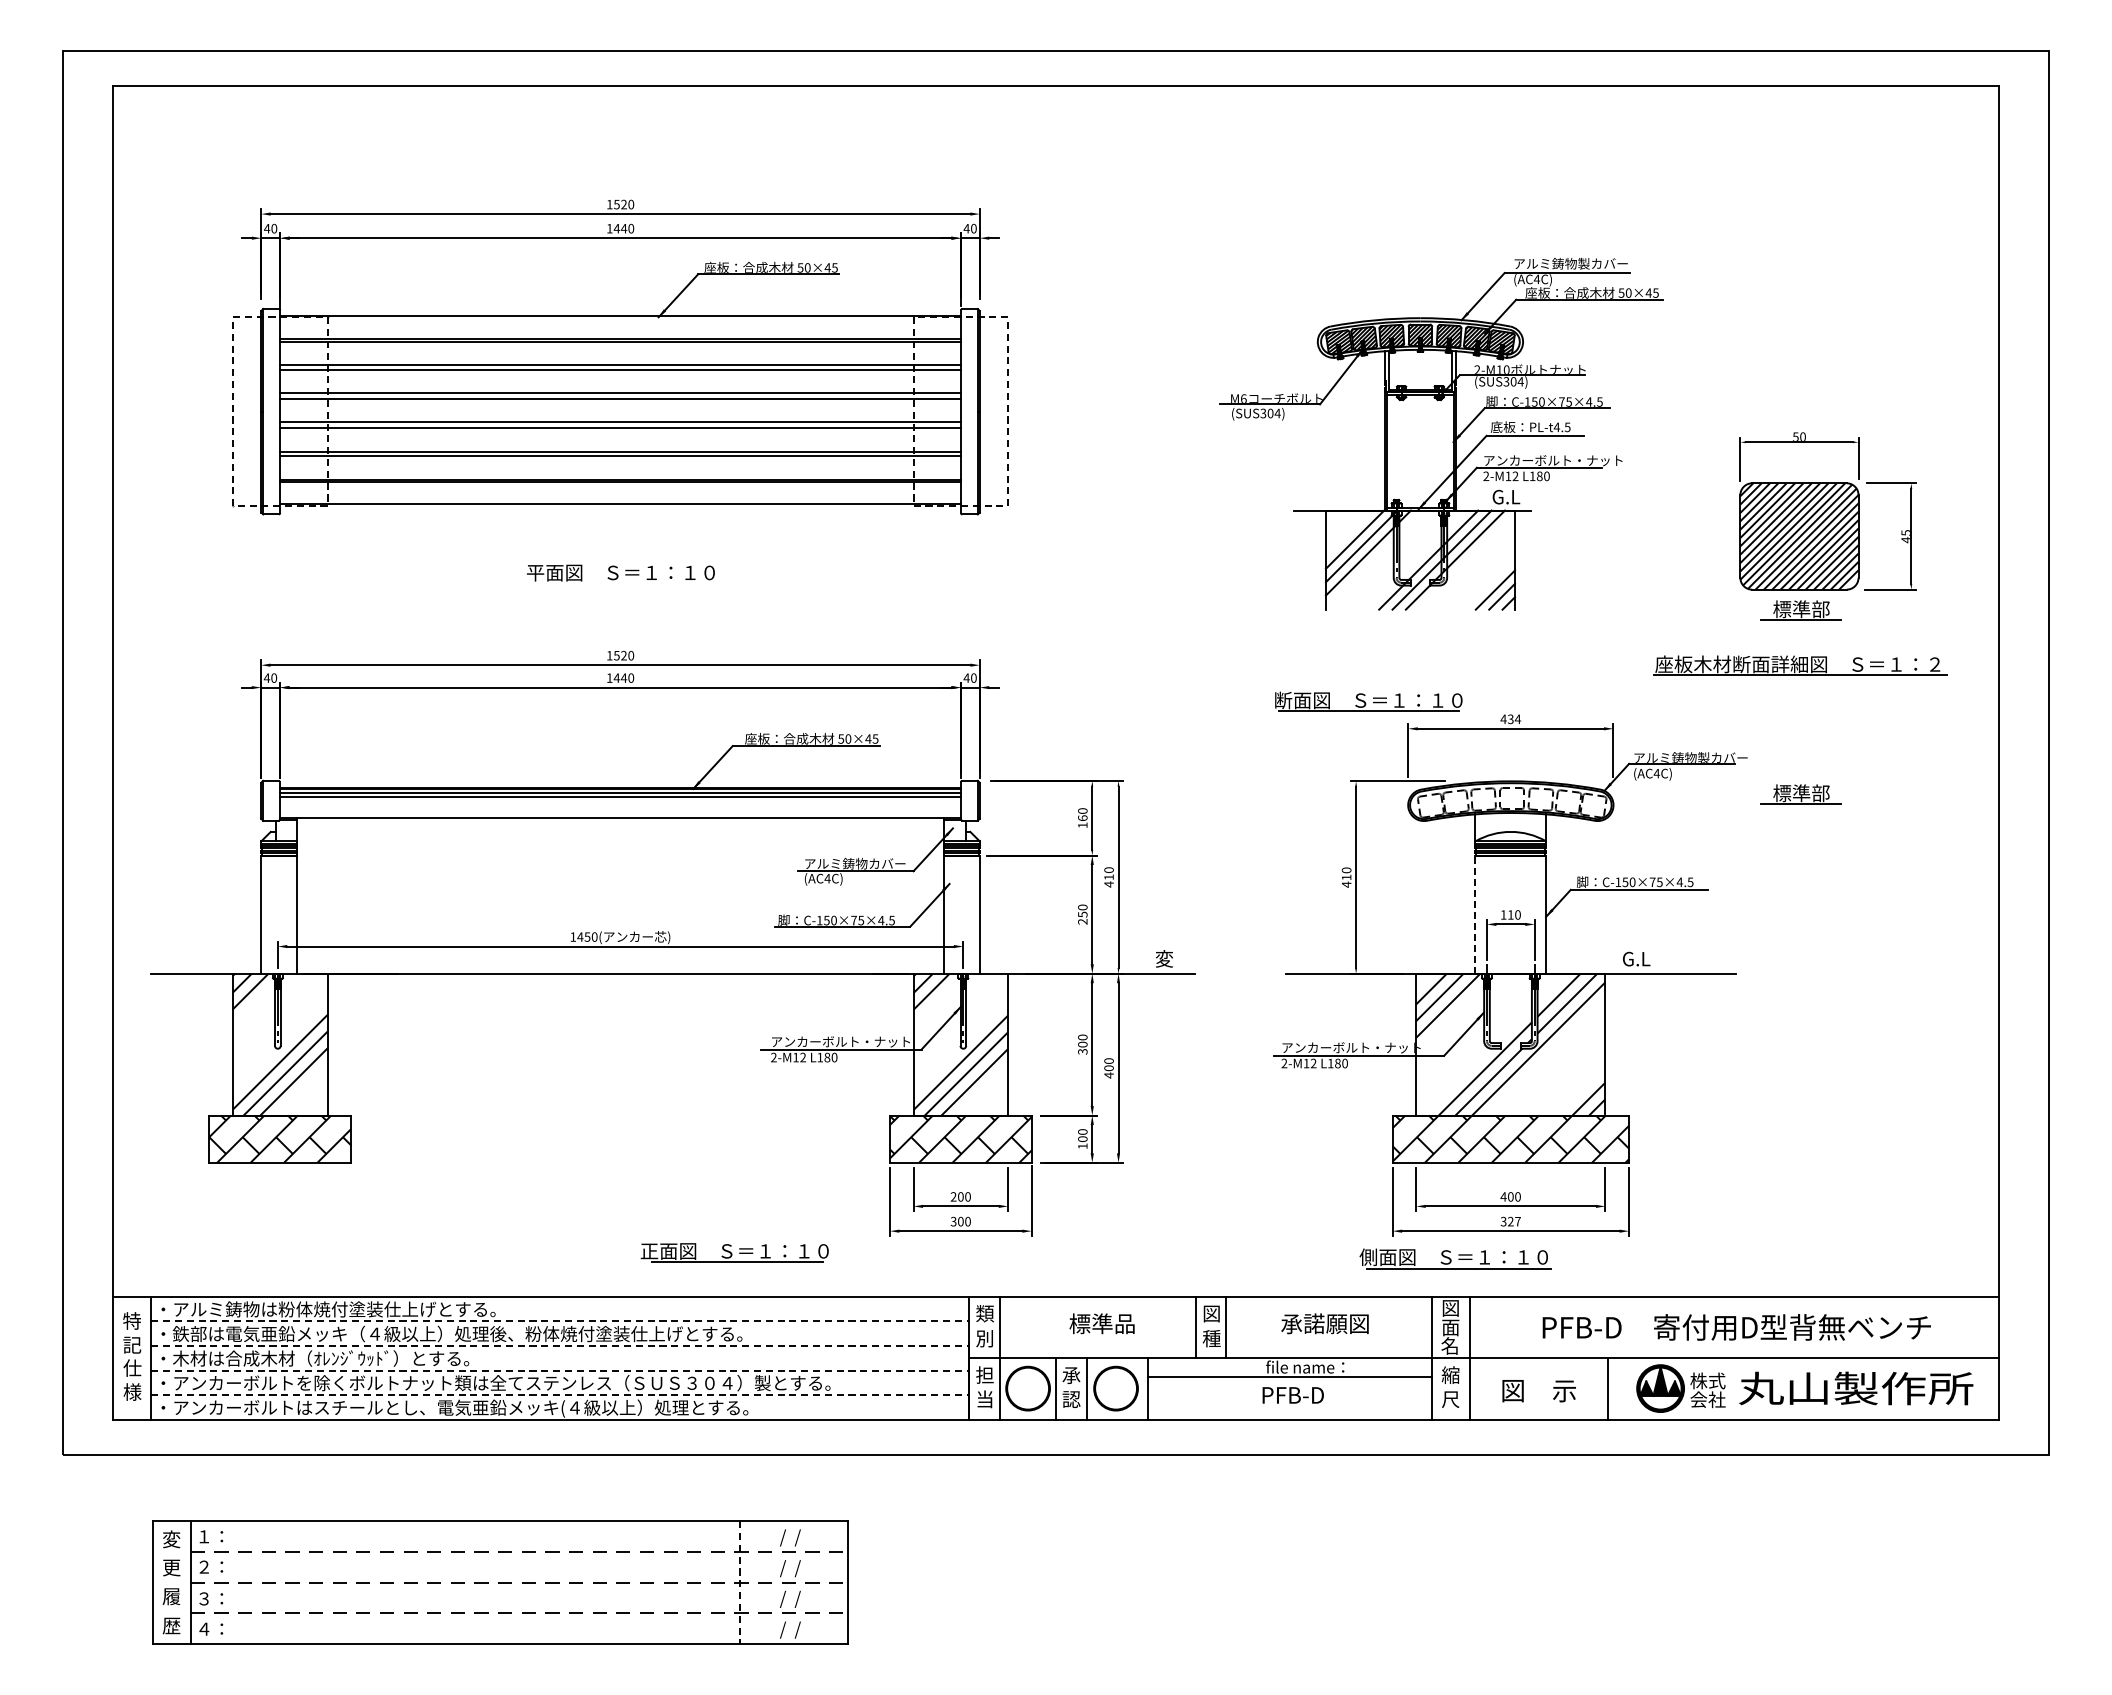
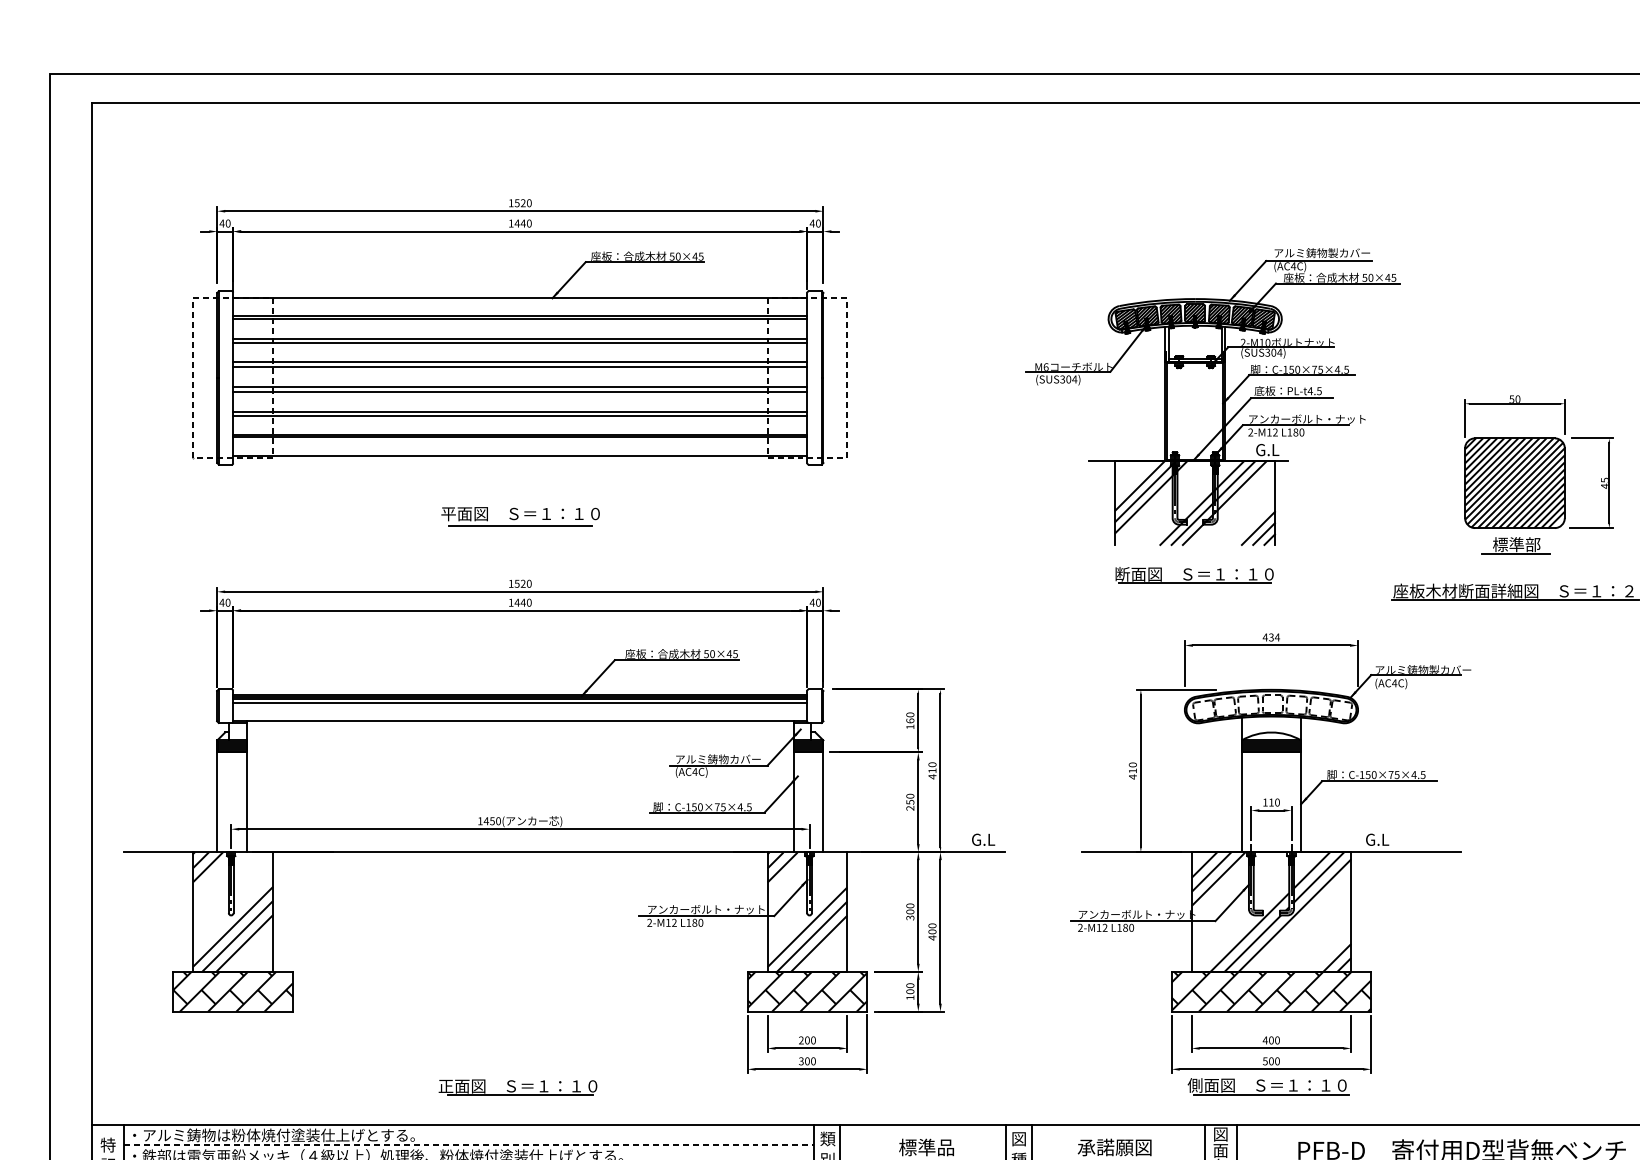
line: (620, 586) -> (520, 525), added
part: (1368, 701) -> (1194, 575), moved
part: (1800, 794) -> (1515, 700), removed
line: (1475, 914) -> (1241, 802), dashed -> solid
text: (1169, 958) -> (983, 839), 変 -> G.L
text: (1510, 1221) -> (1271, 1061), 327 -> 500
part: (734, 1252) -> (517, 1087), moved
part: (1455, 1258) -> (1268, 1086), moved

